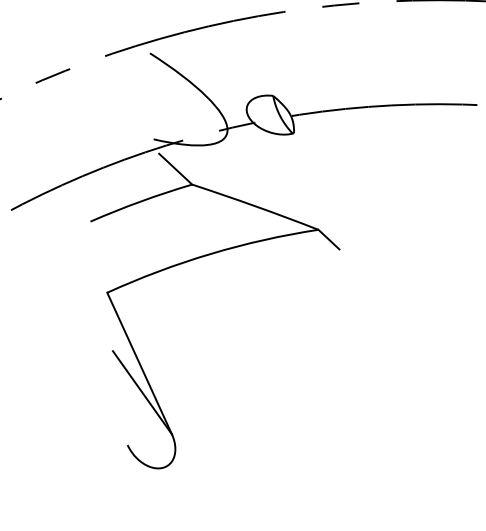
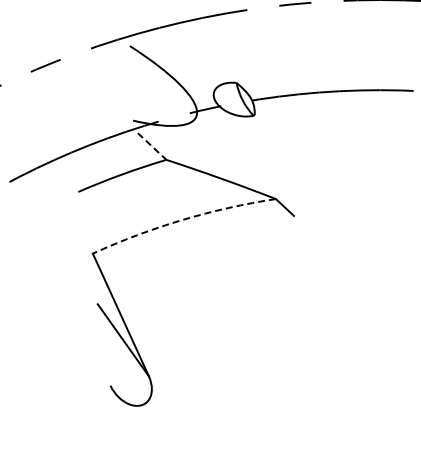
line: (176, 169) -> (152, 146), solid -> dashed
arc: (210, 254) -> (182, 220), solid -> dashed

